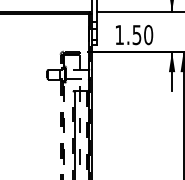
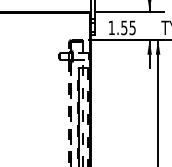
text: (148, 34) -> (132, 27), 1.50 -> 1.55

